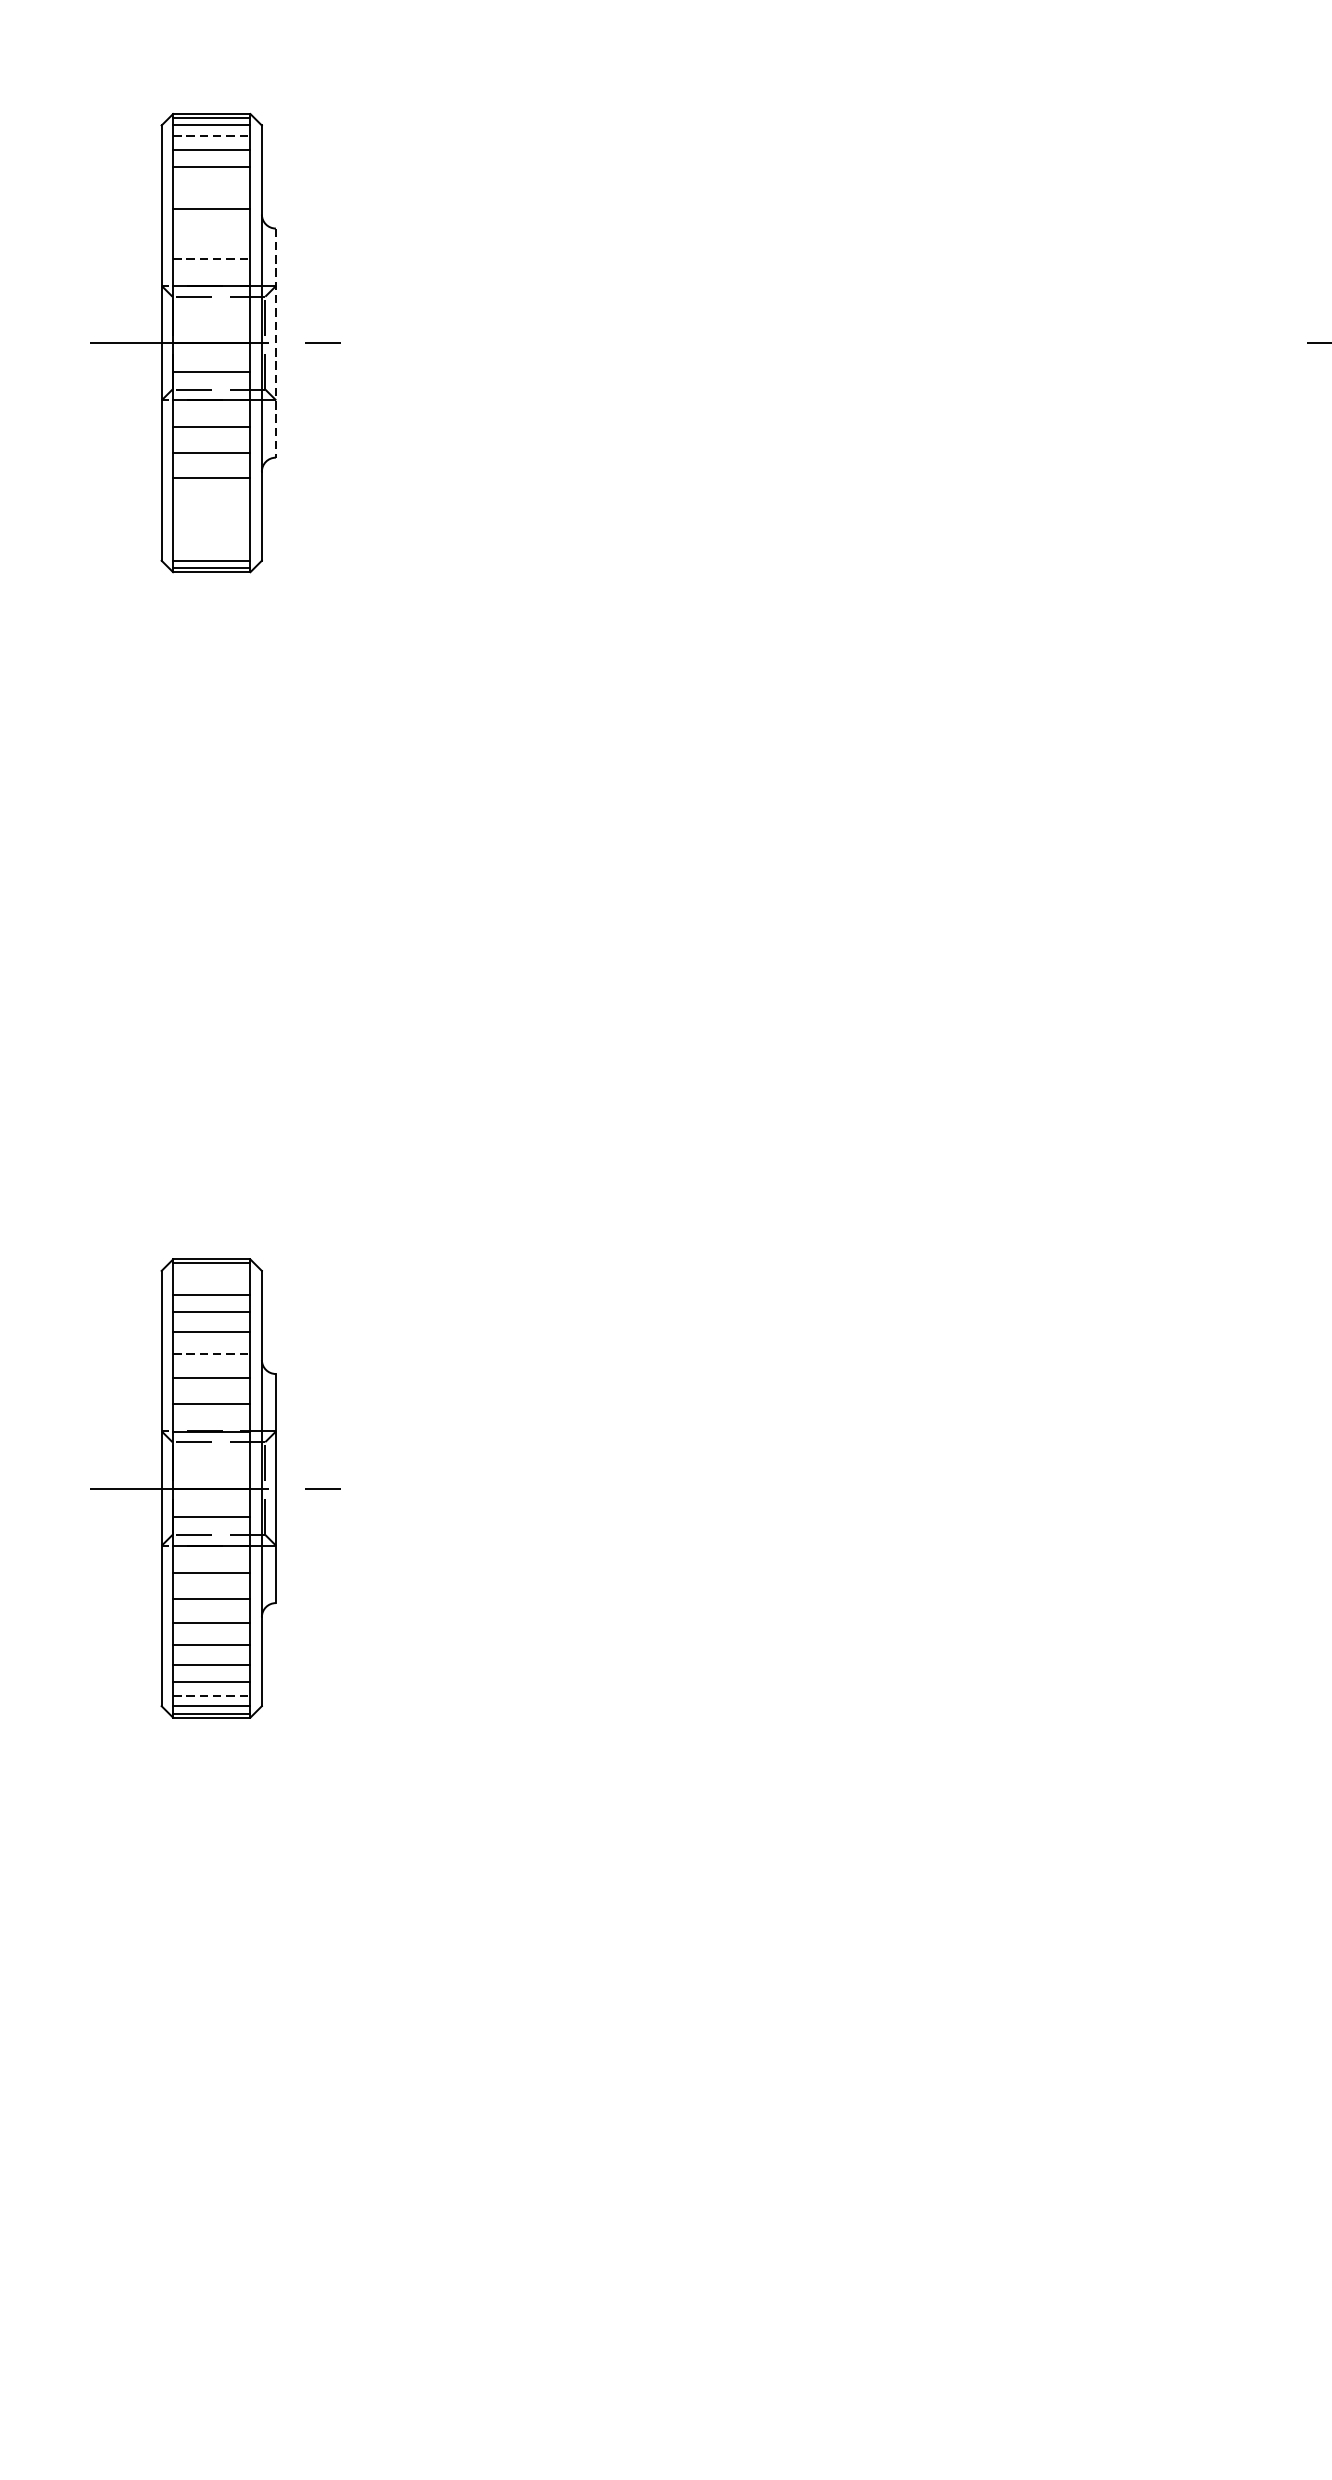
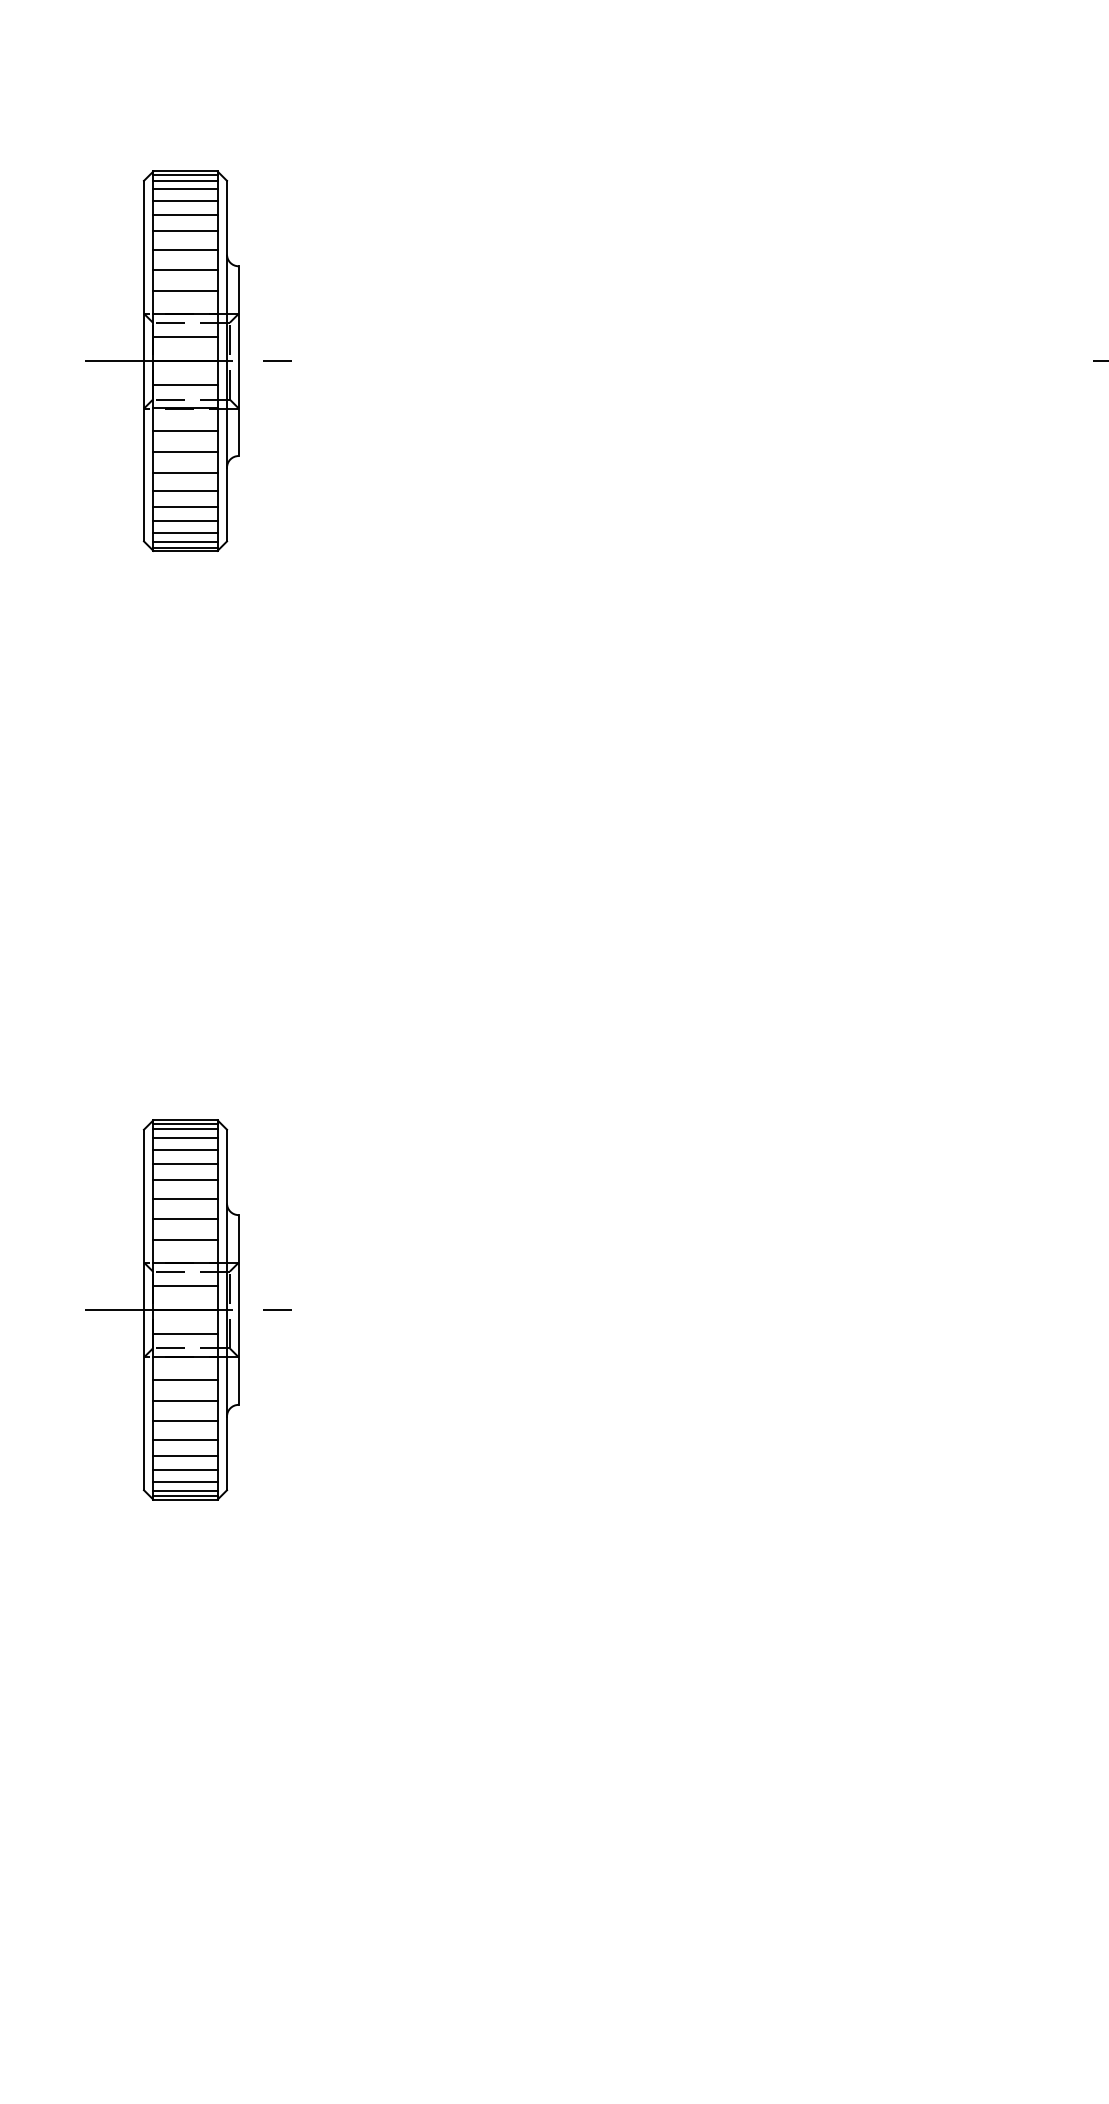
line: (212, 135) -> (186, 189), dashed -> solid
line: (211, 186) -> (185, 231), added
line: (211, 232) -> (185, 269), added
line: (212, 259) -> (186, 291), dashed -> solid
line: (211, 314) -> (185, 337), added
line: (275, 343) -> (238, 361), dashed -> solid
line: (211, 500) -> (185, 491), added
line: (211, 519) -> (185, 507), added
line: (211, 536) -> (185, 521), added
line: (211, 549) -> (185, 532), added
line: (211, 1270) -> (185, 1129), added
line: (211, 1281) -> (185, 1138), added
line: (212, 1353) -> (186, 1198), dashed -> solid
line: (211, 1460) -> (185, 1286), added
line: (212, 1695) -> (186, 1481), dashed -> solid

